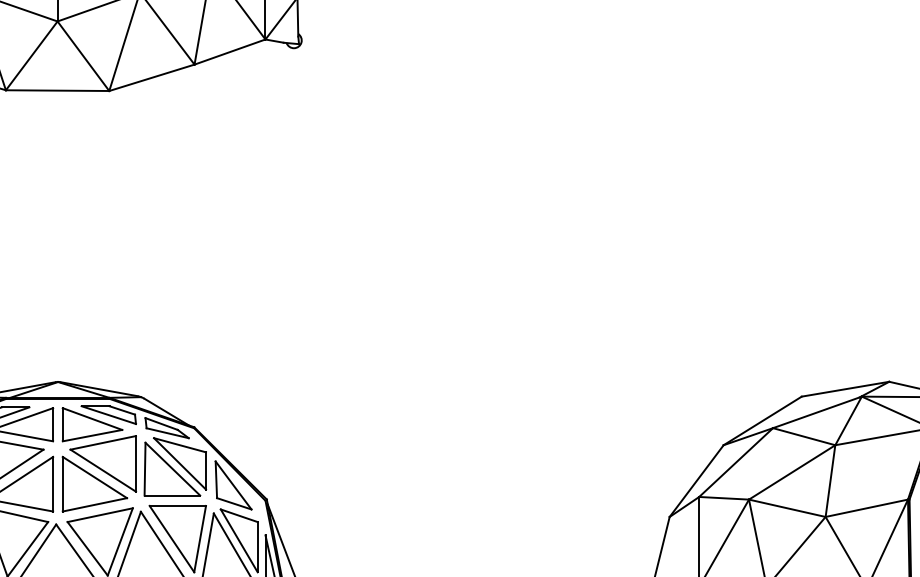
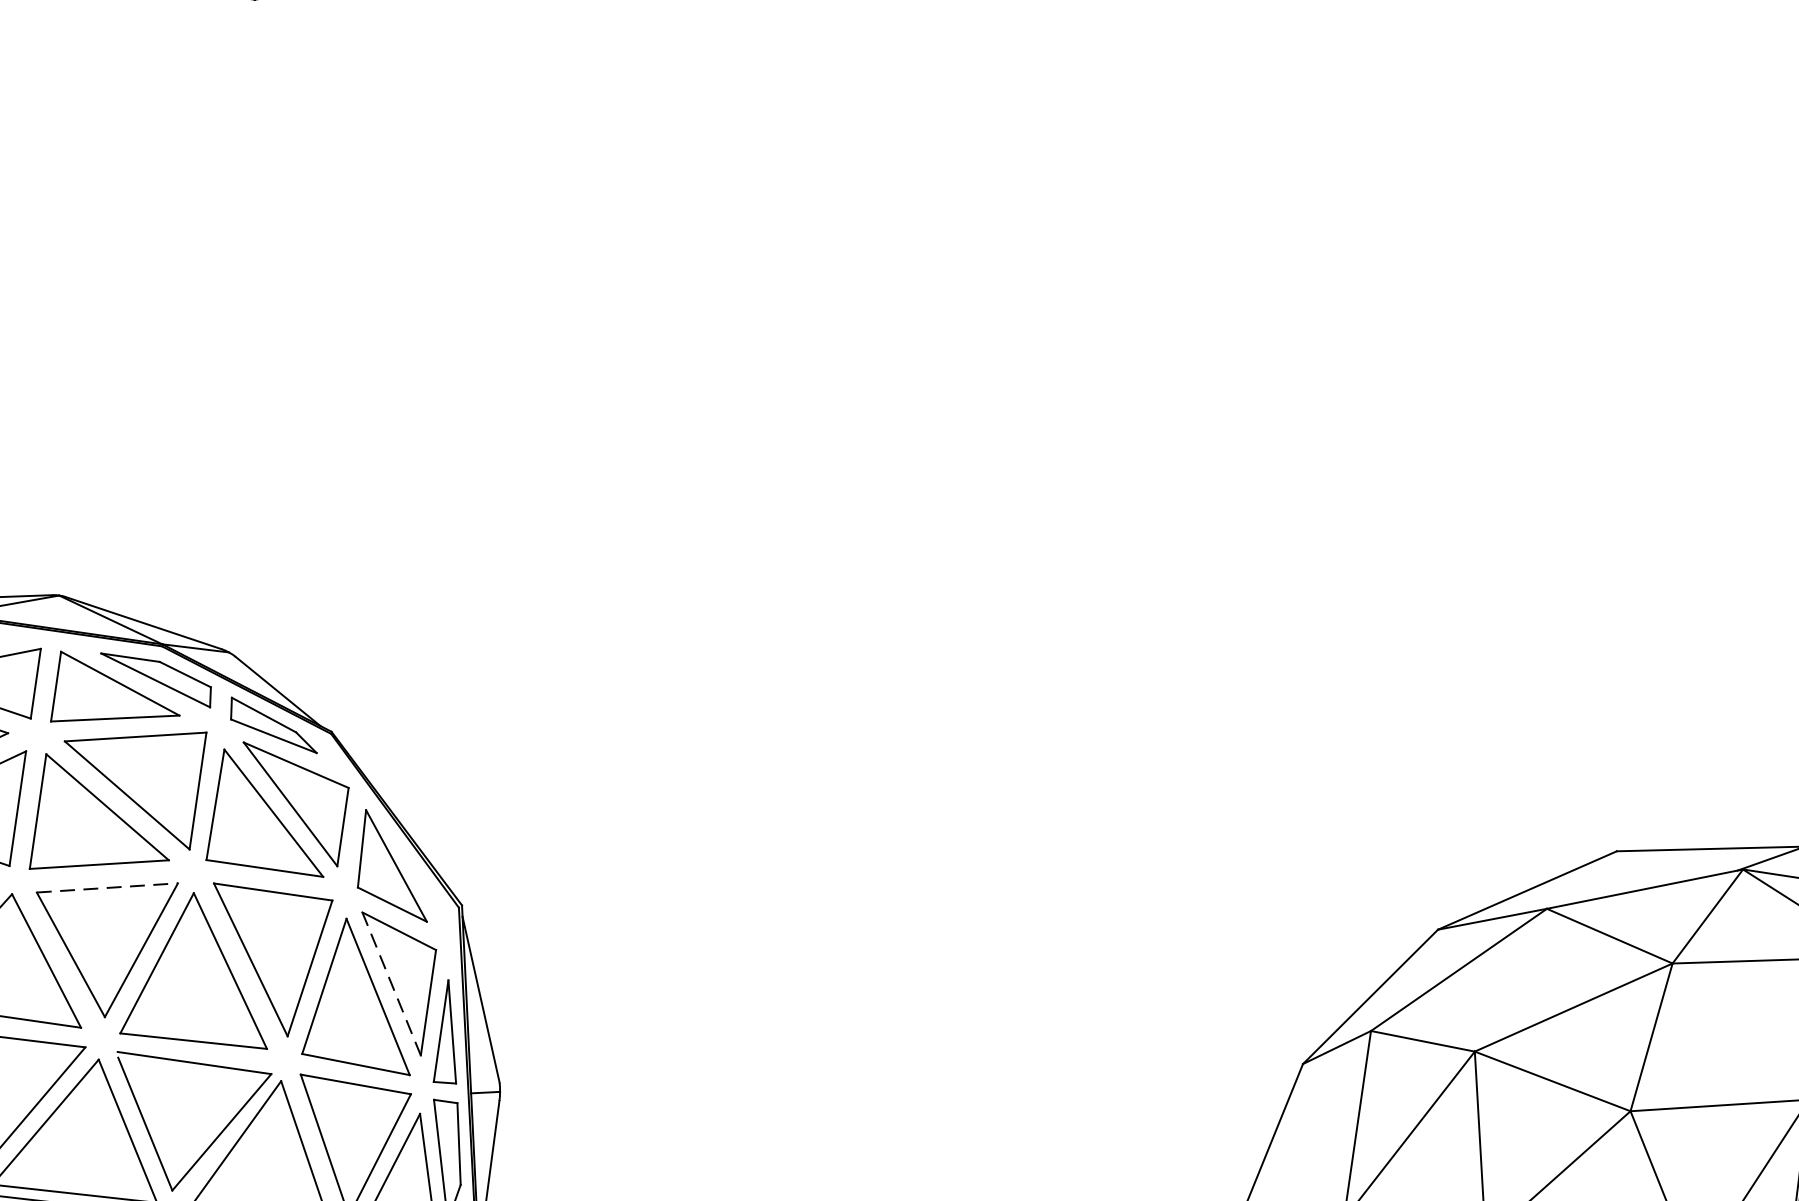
line: (100, 515) -> (107, 888), solid -> dashed
line: (239, 540) -> (392, 983), solid -> dashed

